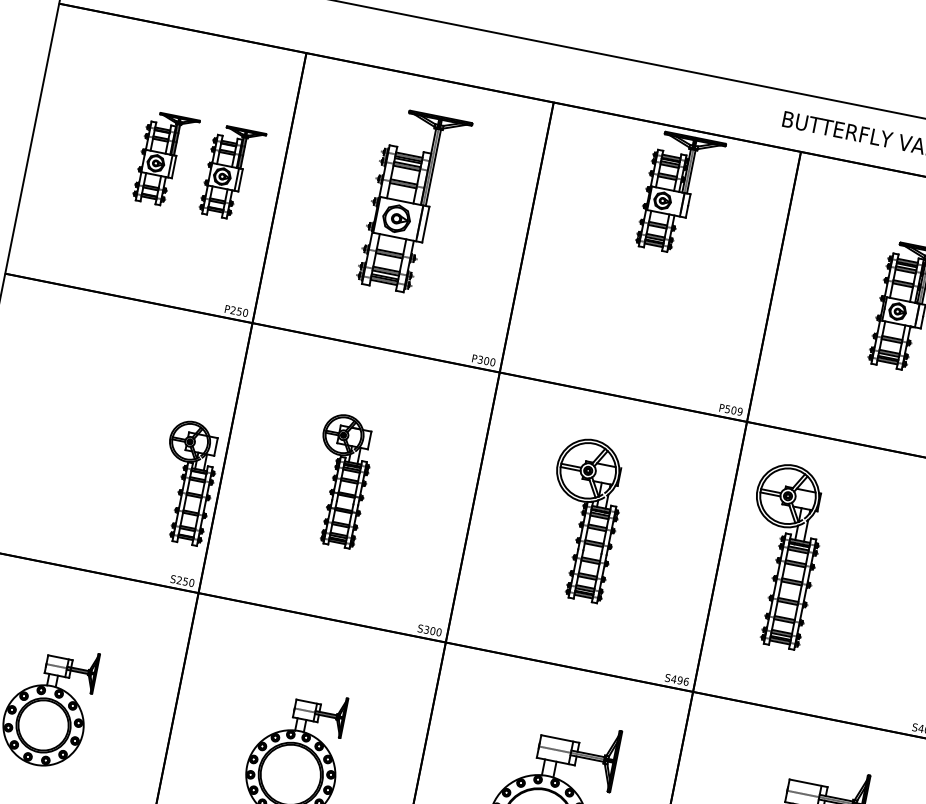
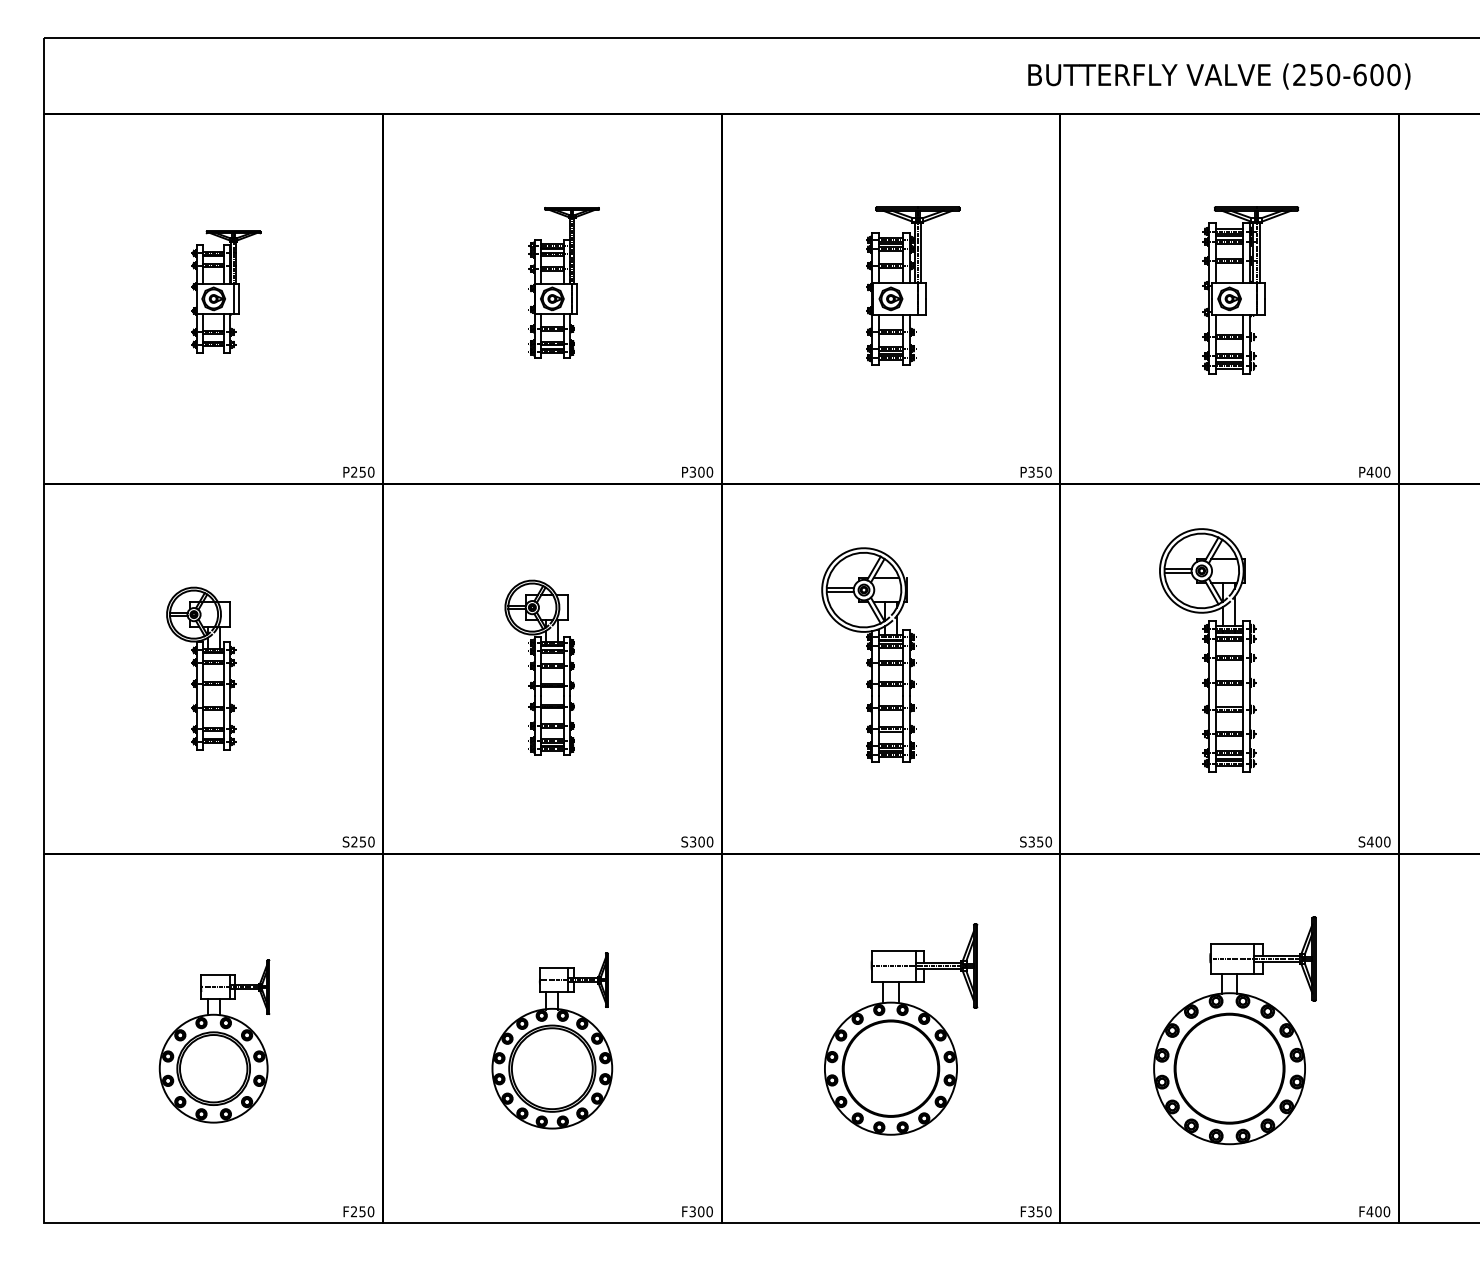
part: (232, 173) -> (317, 291), removed
part: (681, 194) -> (913, 285), moved
part: (413, 202) -> (563, 282), size x0.62
text: (733, 409) -> (1039, 471), P509 -> P350
part: (187, 482) -> (201, 668), moved
part: (780, 555) -> (1207, 650), moved
text: (680, 680) -> (1040, 841), S496 -> S350

